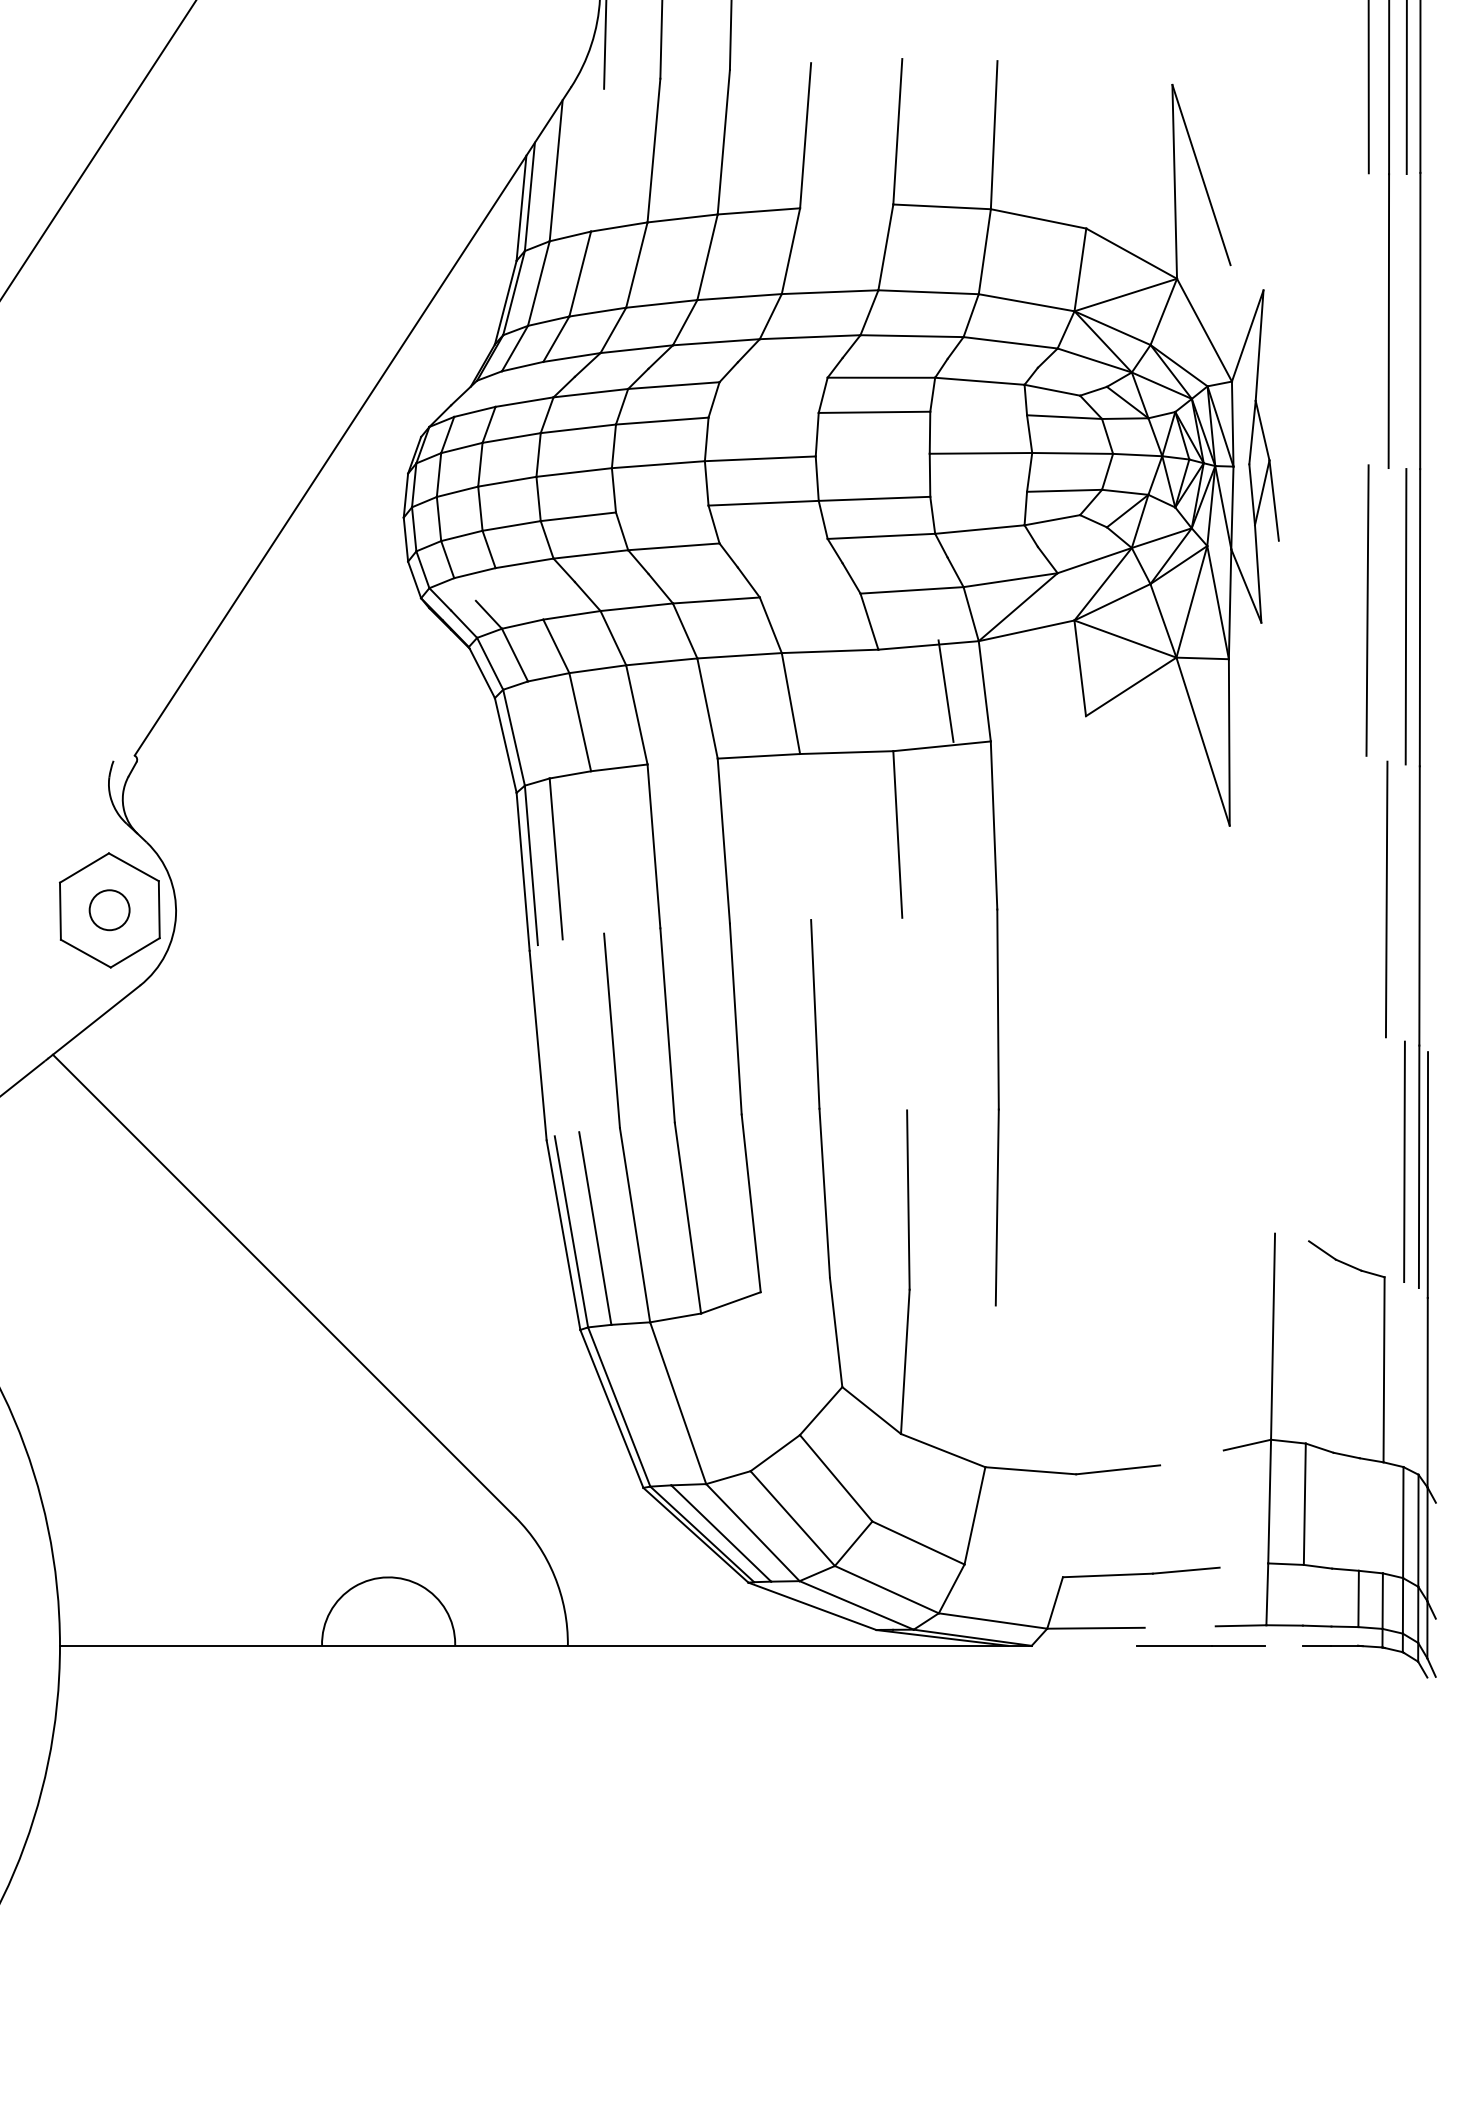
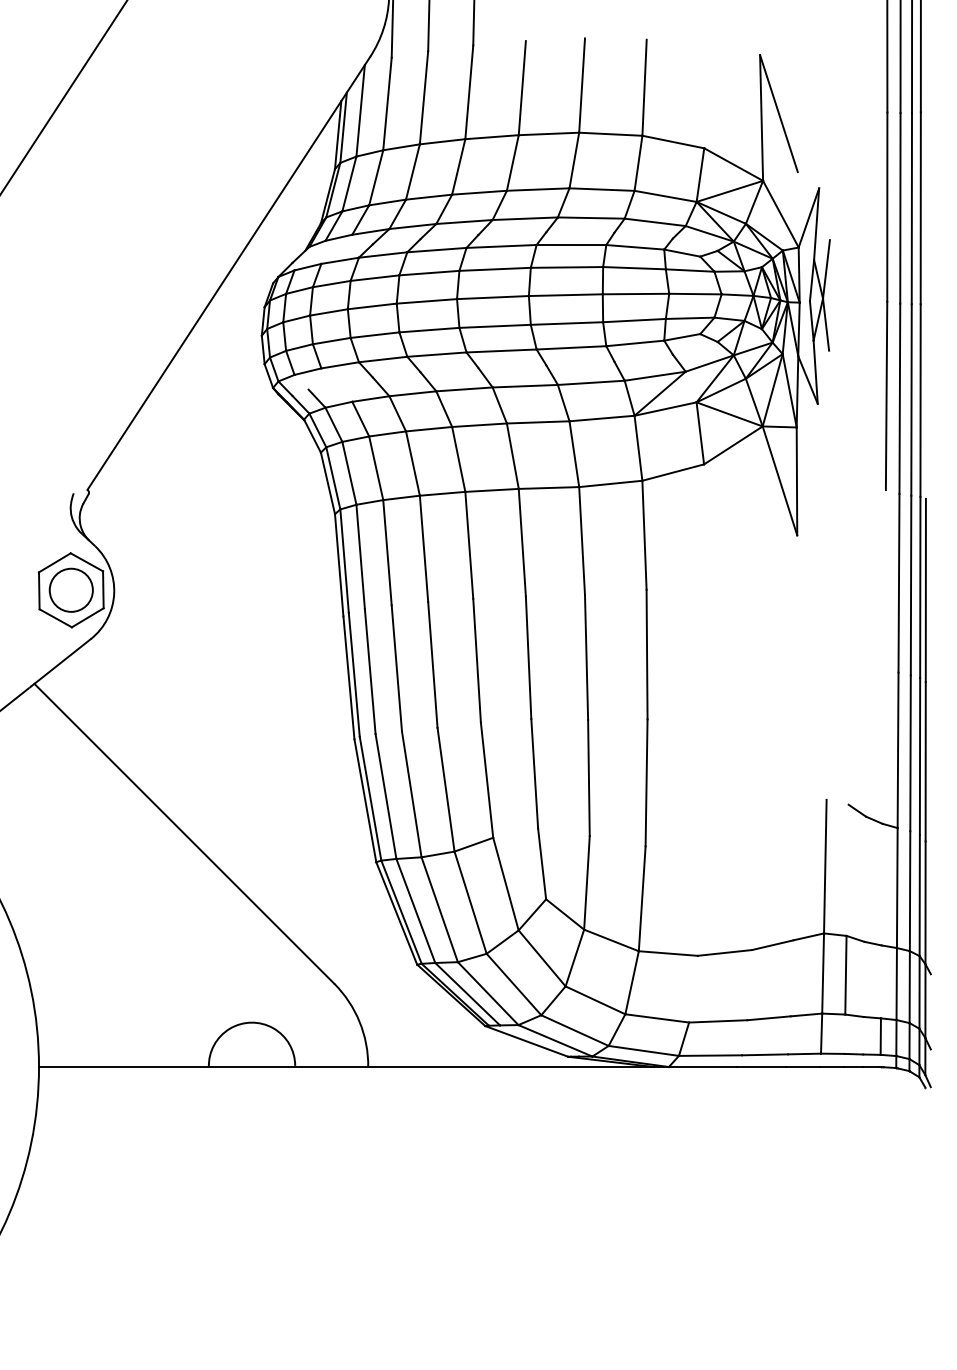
line: (597, 159) -> (387, 103), added
line: (845, 205) -> (548, 133), added
line: (1368, 318) -> (887, 206), added
line: (1405, 321) -> (911, 208), added
line: (773, 380) -> (501, 246), added
line: (762, 413) -> (494, 268), added
line: (978, 413) -> (634, 268), added
line: (1274, 415) -> (826, 269), added
line: (872, 455) -> (565, 295), added
line: (978, 494) -> (634, 320), added
line: (662, 508) -> (429, 329), added
line: (773, 540) -> (501, 350), added
line: (808, 594) -> (524, 385), added
line: (1387, 614) -> (899, 398), added
line: (946, 691) -> (574, 454), moved
line: (538, 728) -> (349, 472), added
line: (1038, 728) -> (673, 472), added
line: (682, 761) -> (442, 493), added
line: (804, 836) -> (521, 542), added
line: (597, 852) -> (387, 552), added
line: (1404, 903) -> (910, 585), added
circle: (108, 909) -> (70, 589), size x1.67
line: (1427, 910) -> (925, 590), added
line: (904, 1014) -> (586, 657), added
line: (569, 1035) -> (369, 671), added
line: (545, 1040) -> (353, 674), added
line: (1384, 1157) -> (897, 750), added
line: (779, 1362) -> (505, 883), added
line: (1402, 1375) -> (909, 891), added
line: (1418, 1381) -> (919, 895), added
line: (989, 1385) -> (641, 898), added
line: (725, 1392) -> (470, 902), added
line: (640, 1404) -> (415, 910), added
line: (1191, 1458) -> (772, 945), added
line: (886, 1476) -> (574, 957), added
line: (1382, 1518) -> (896, 984), added
line: (1244, 1564) -> (806, 1014), added
line: (1014, 1570) -> (657, 1018), added
line: (1180, 1626) -> (765, 1054), added
line: (1083, 1646) -> (702, 1067), added
line: (1284, 1646) -> (832, 1067), added

